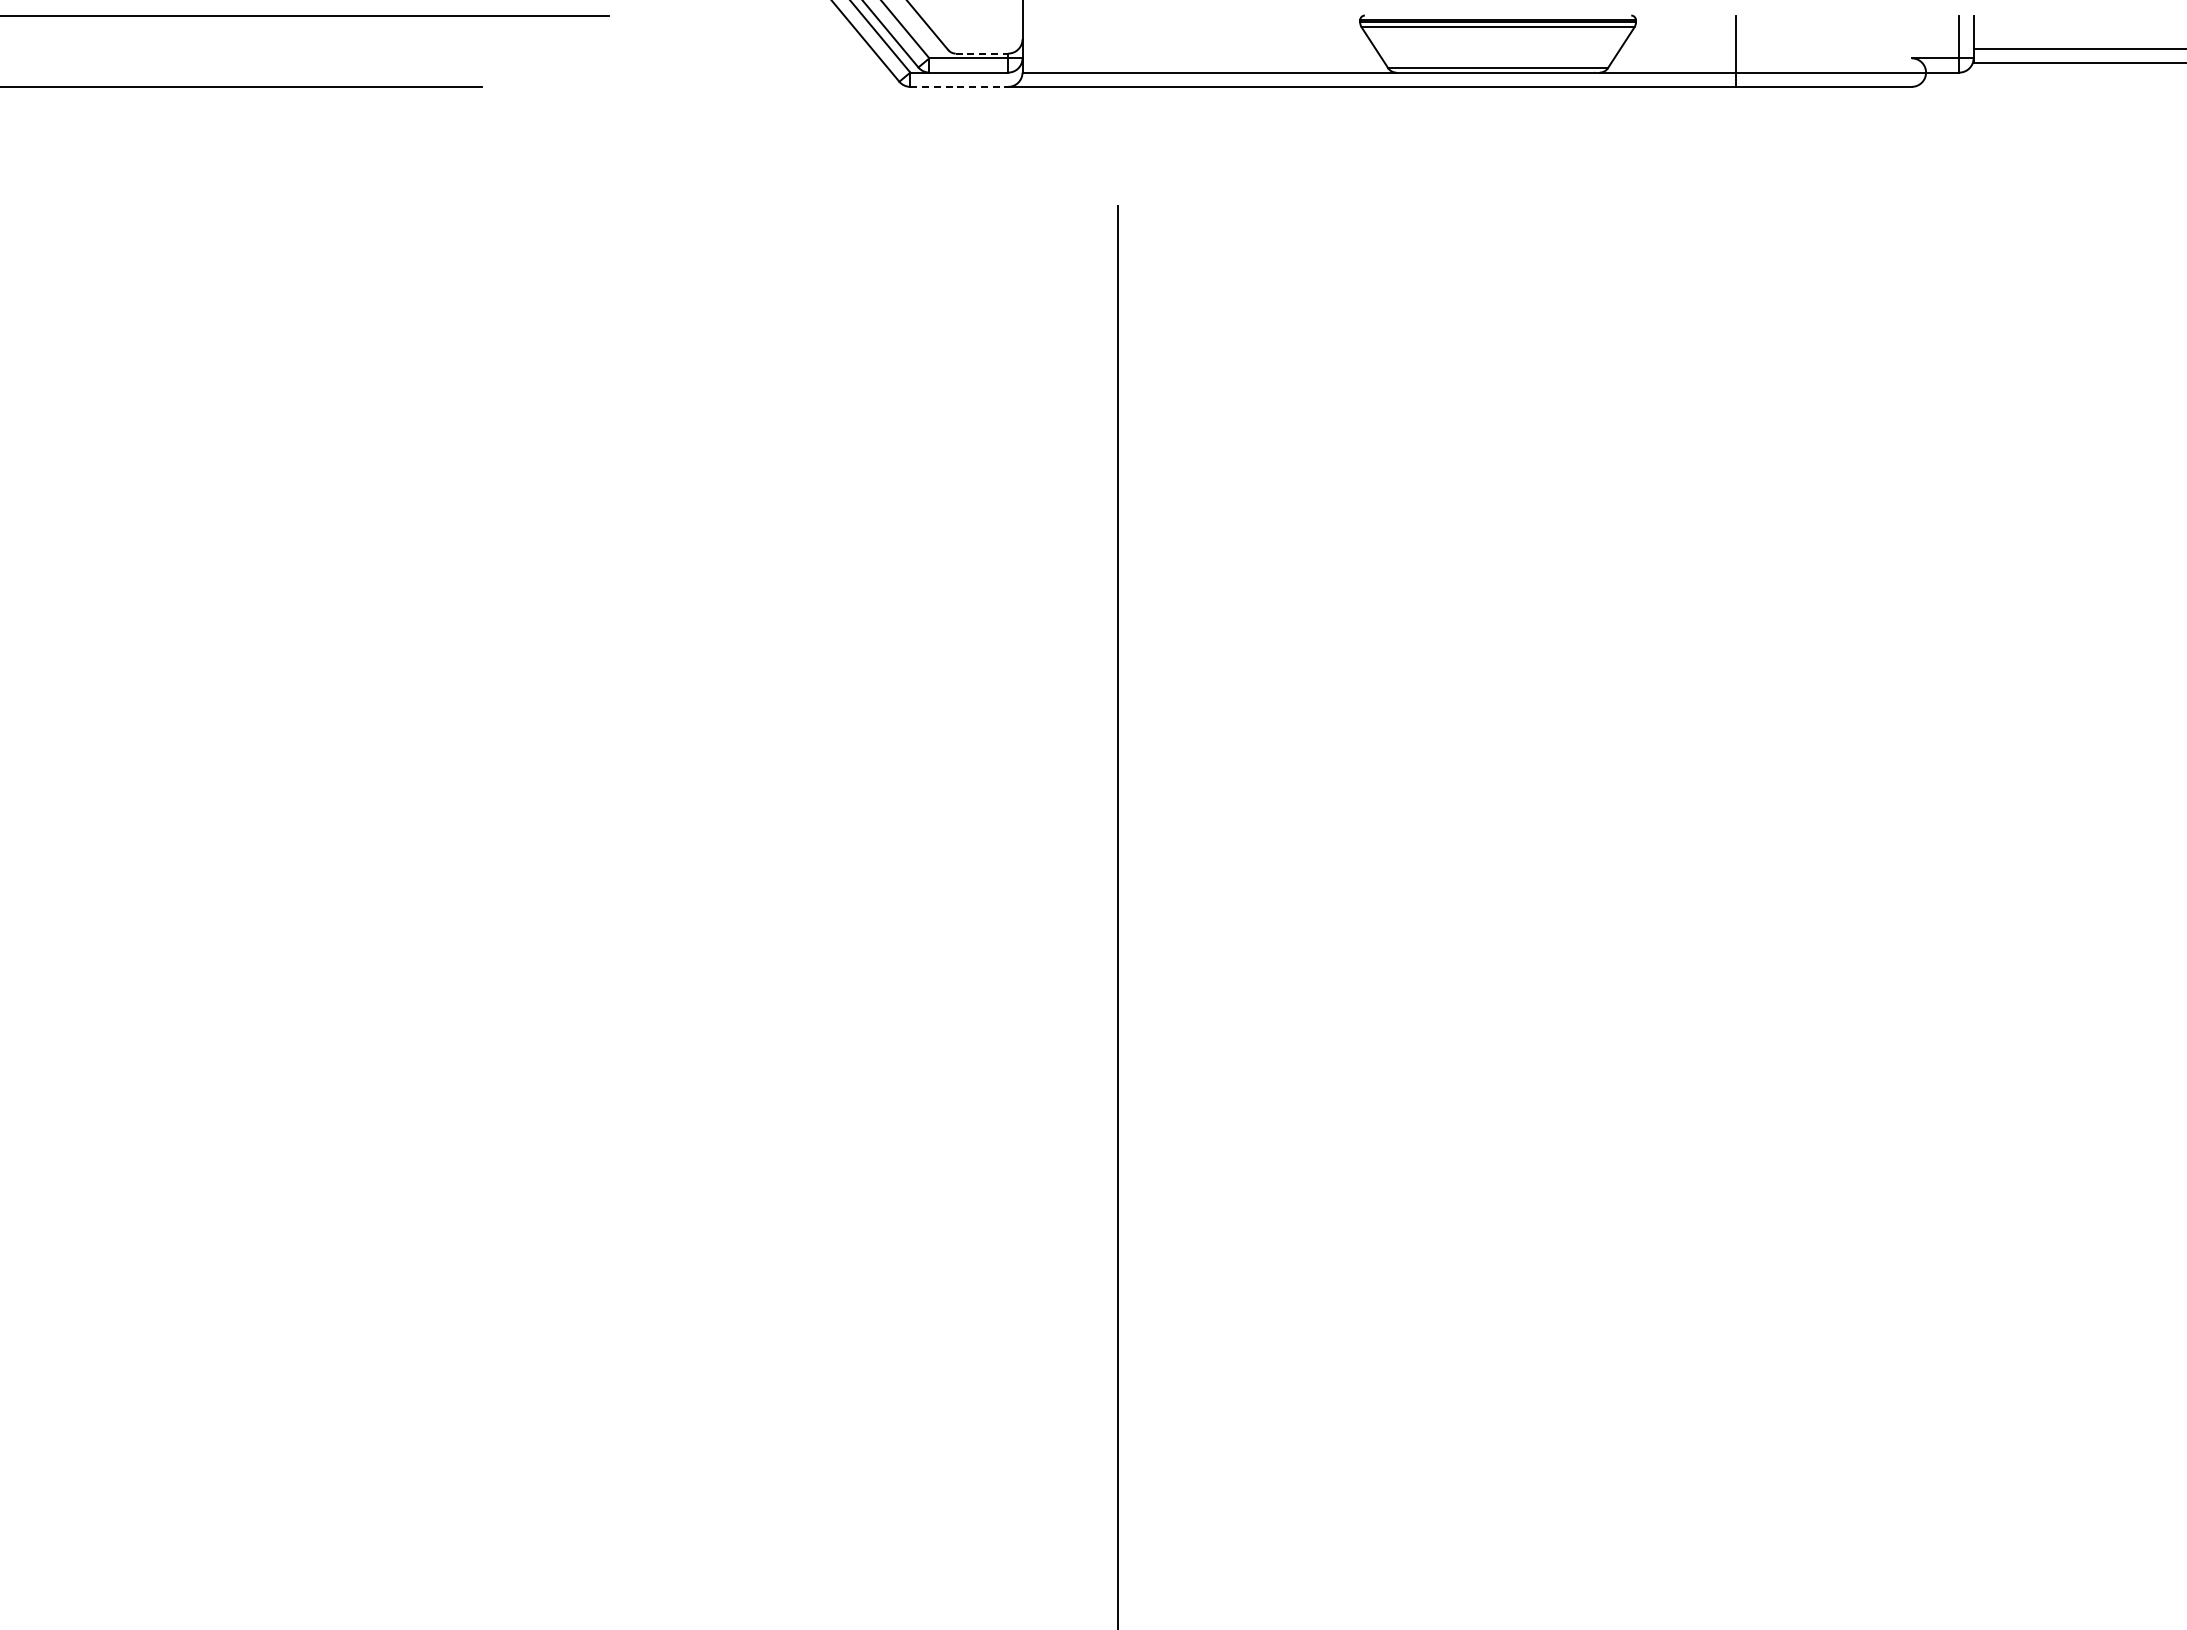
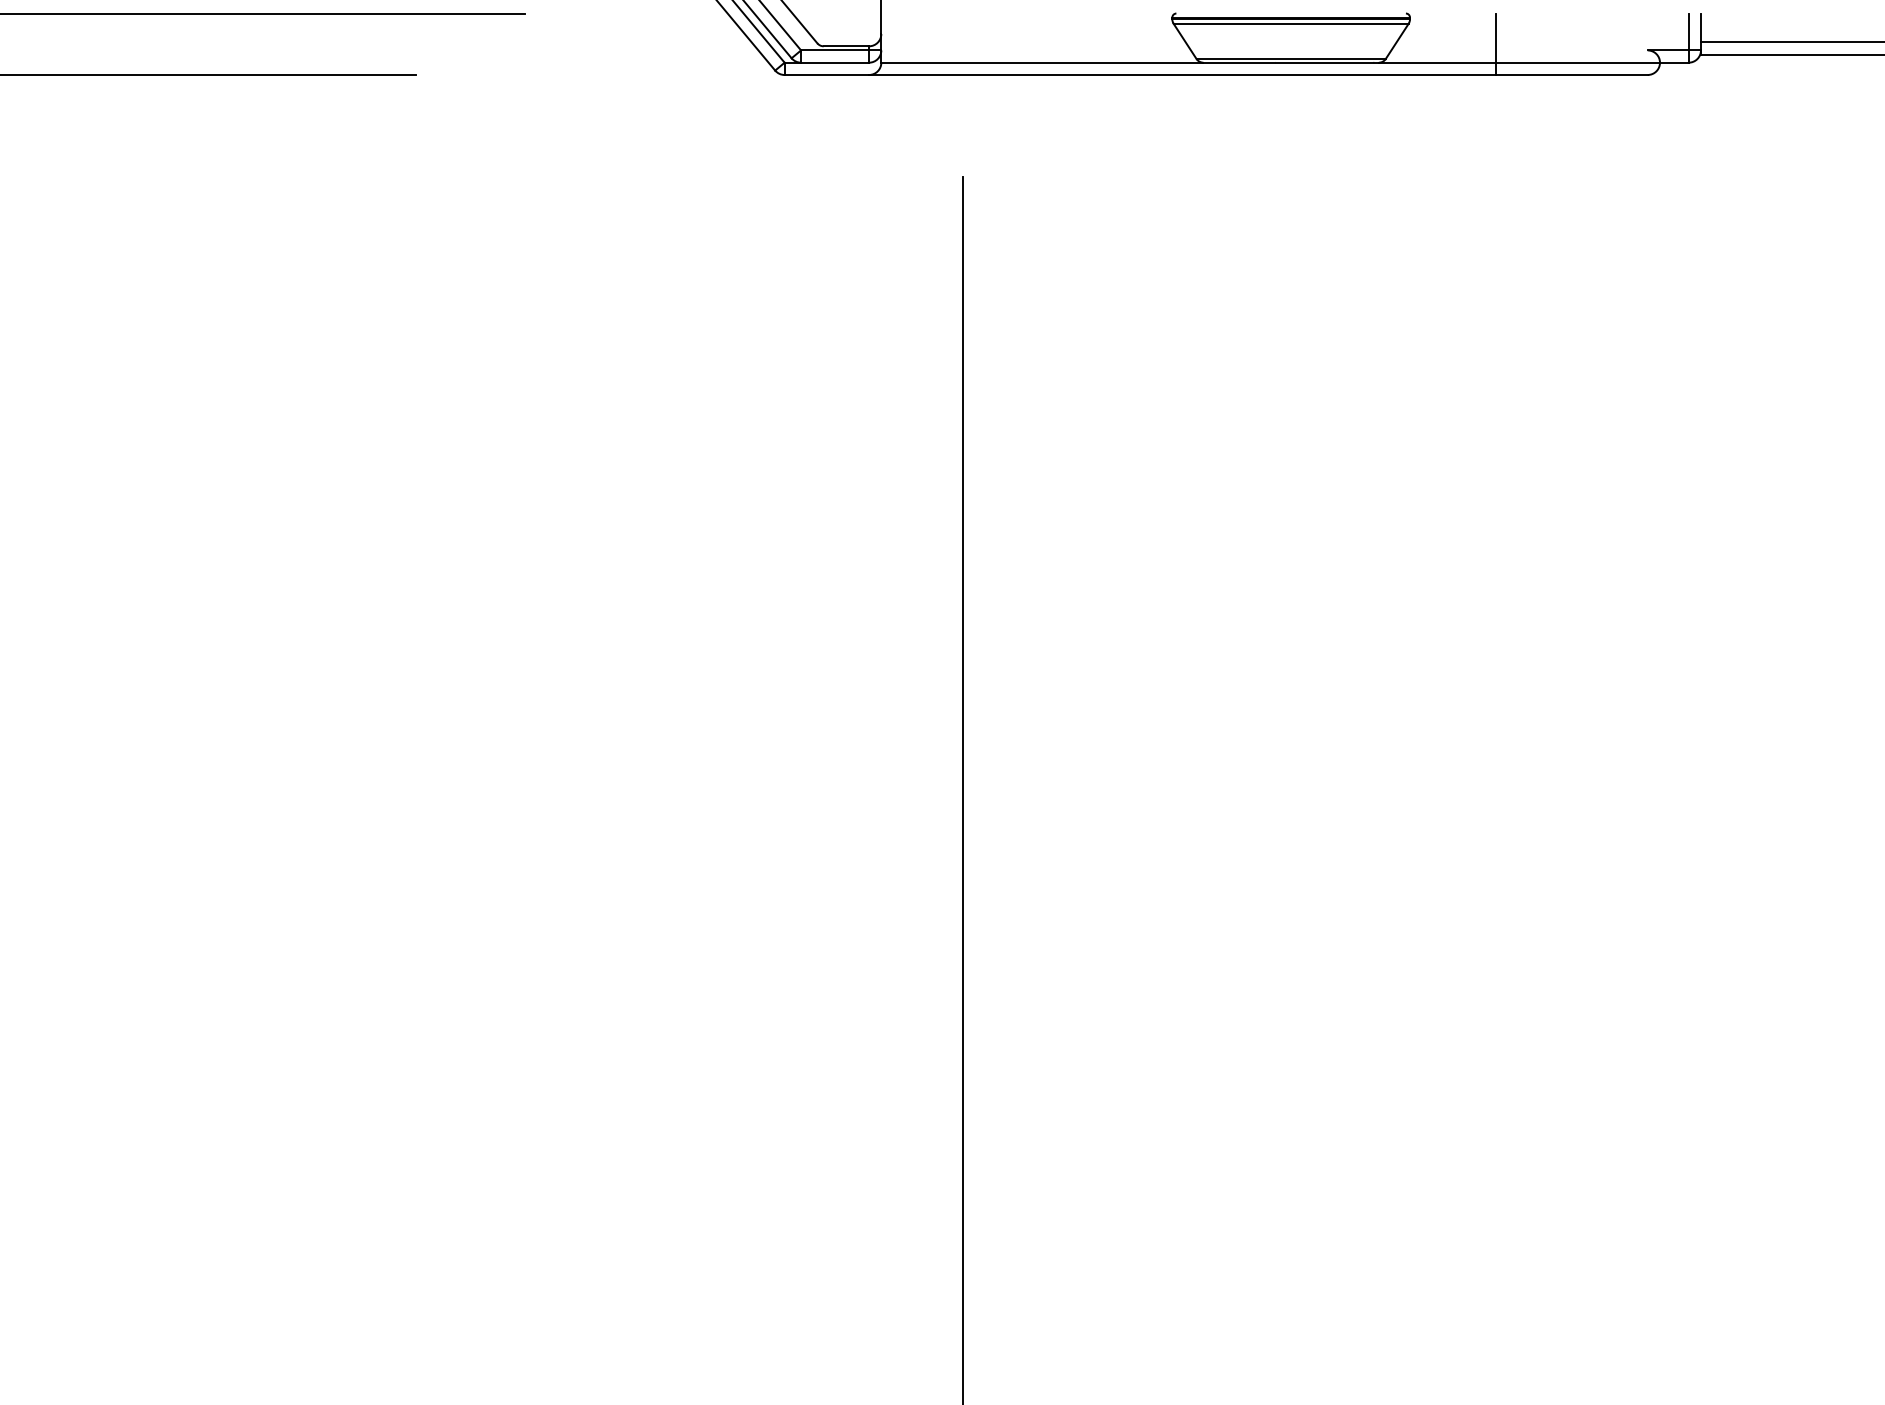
line: (982, 53) -> (846, 46), dashed -> solid
line: (959, 86) -> (827, 74), dashed -> solid

